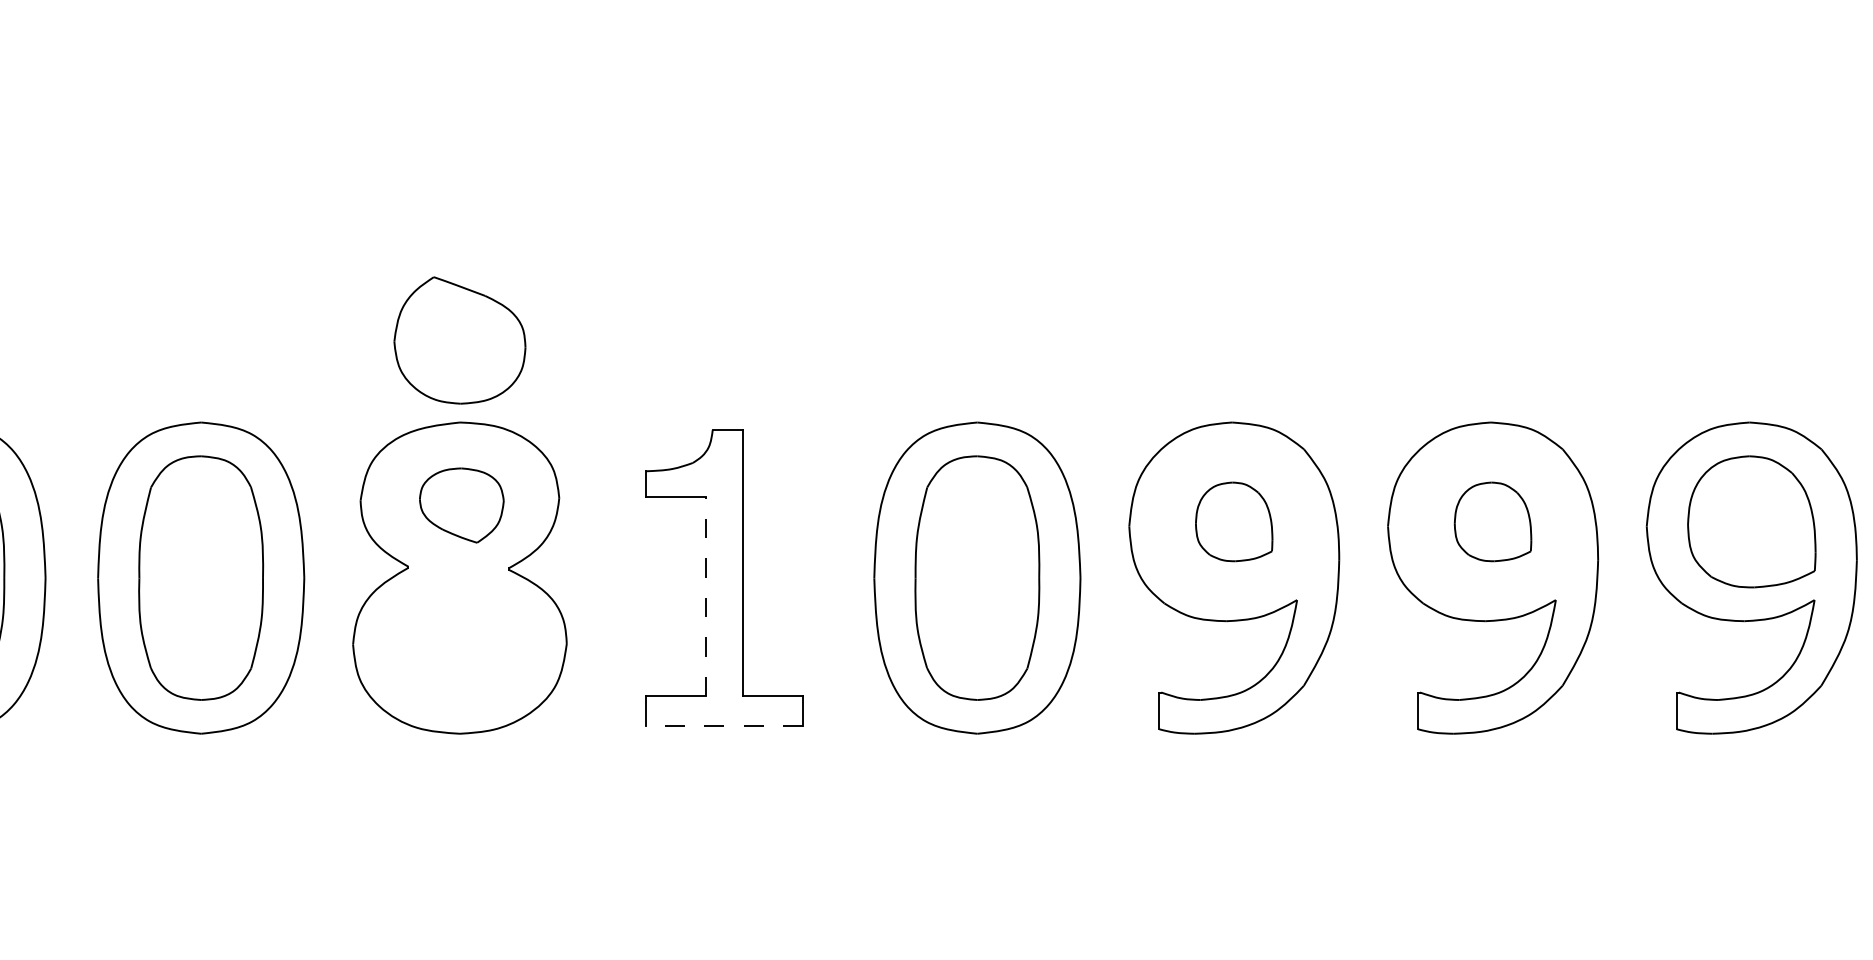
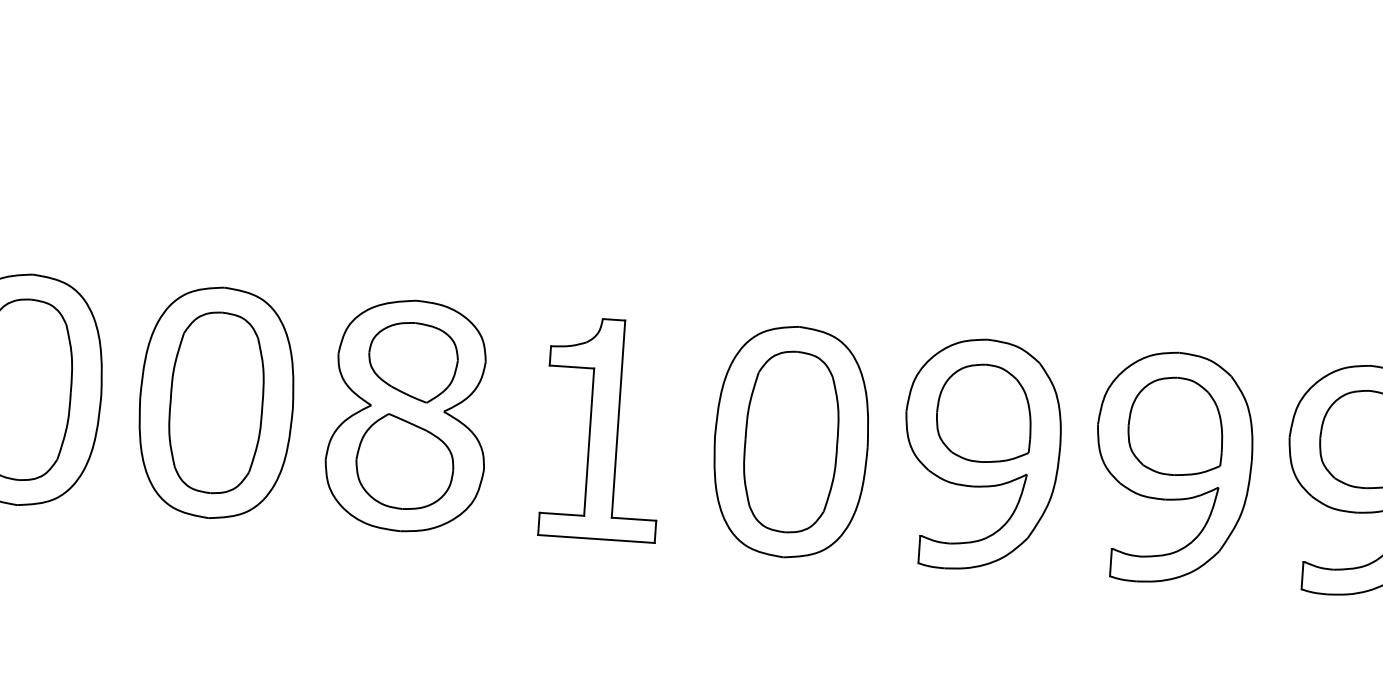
part: (459, 340) -> (404, 462), moved
part: (461, 505) -> (412, 362), size x1.43
part: (1233, 521) -> (983, 413), size x1.67
part: (1492, 521) -> (1175, 426), size x1.67
line: (705, 596) -> (589, 441), dashed -> solid
line: (724, 726) -> (596, 539), dashed -> solid

